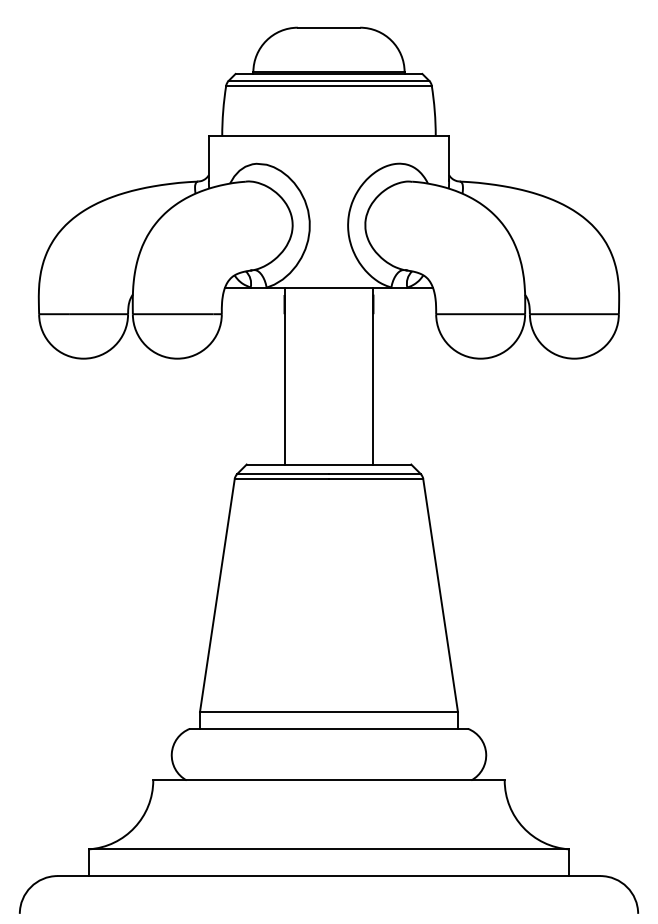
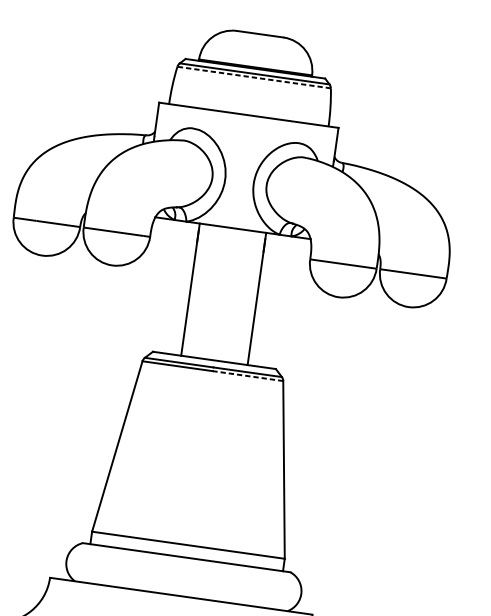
line: (328, 85) -> (253, 77), solid -> dashed
line: (375, 478) -> (247, 375), solid -> dashed

